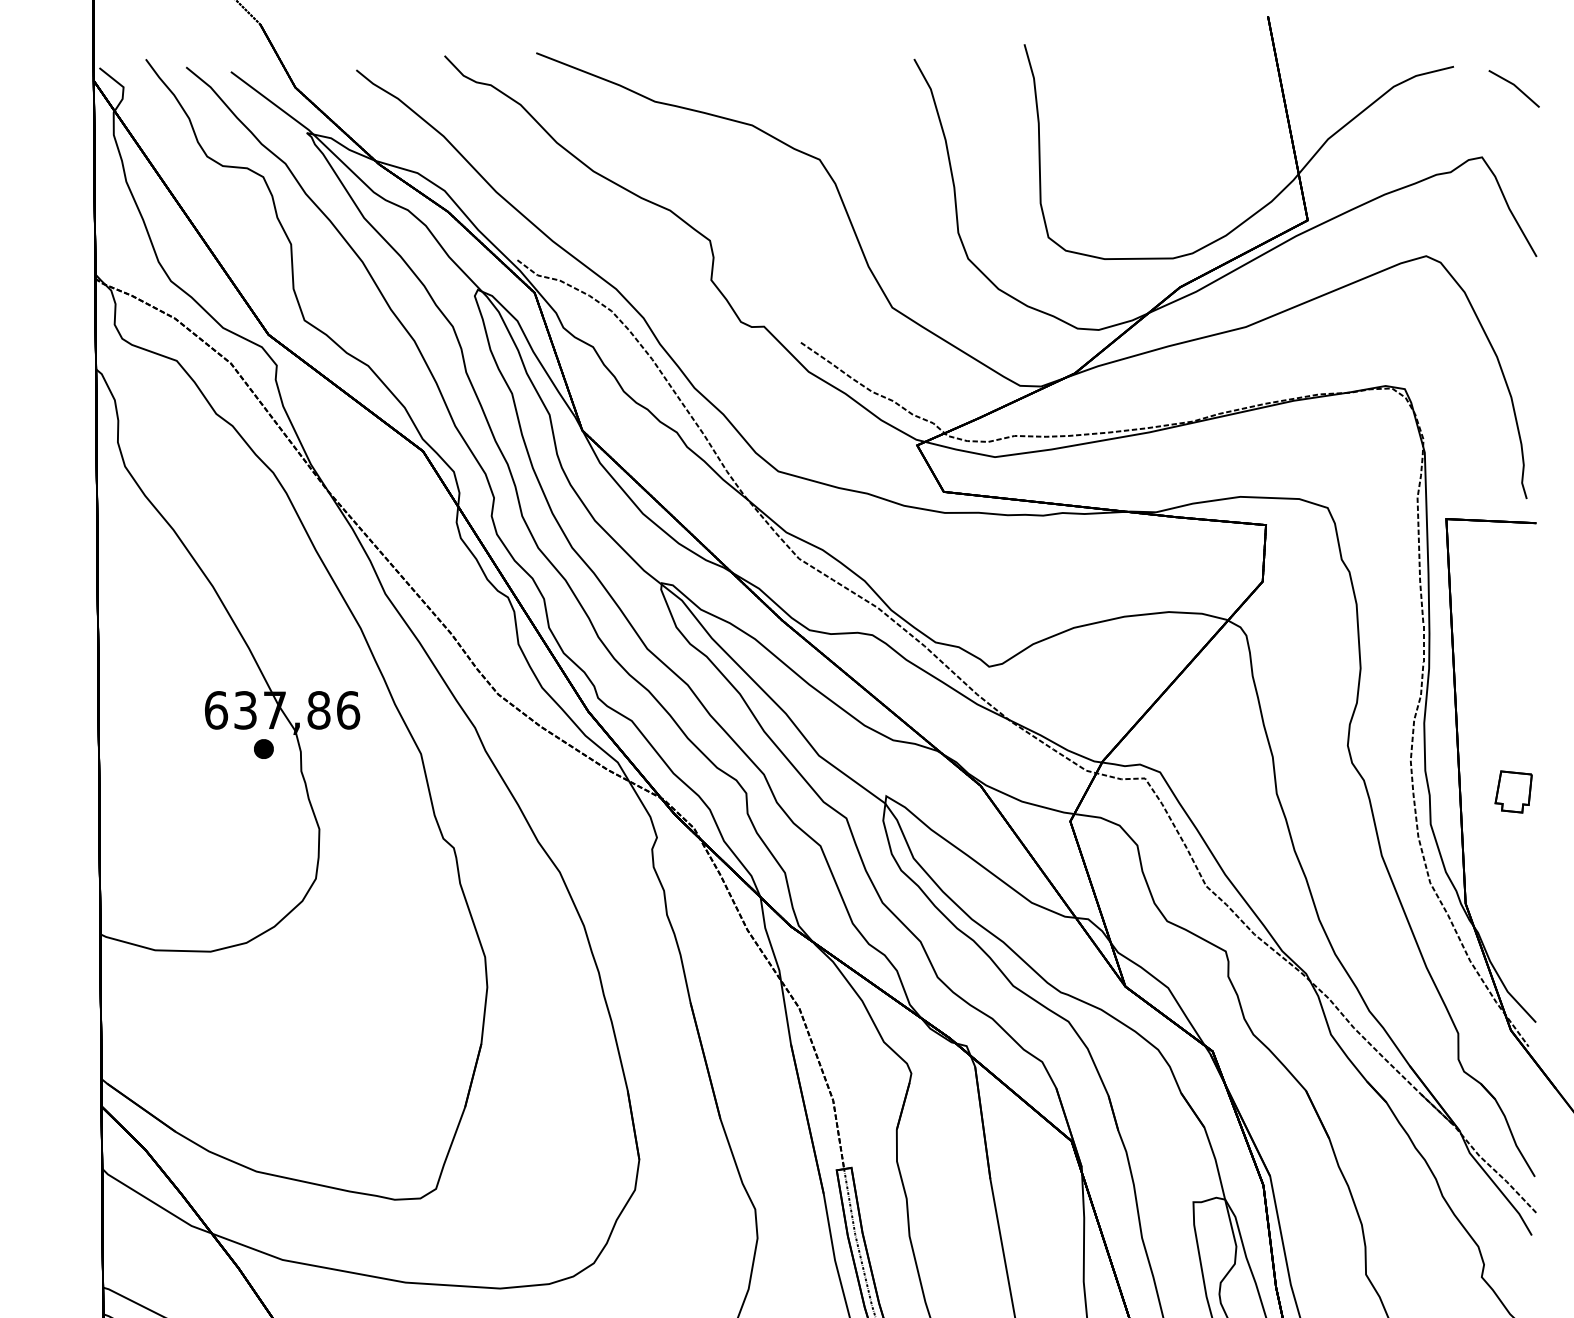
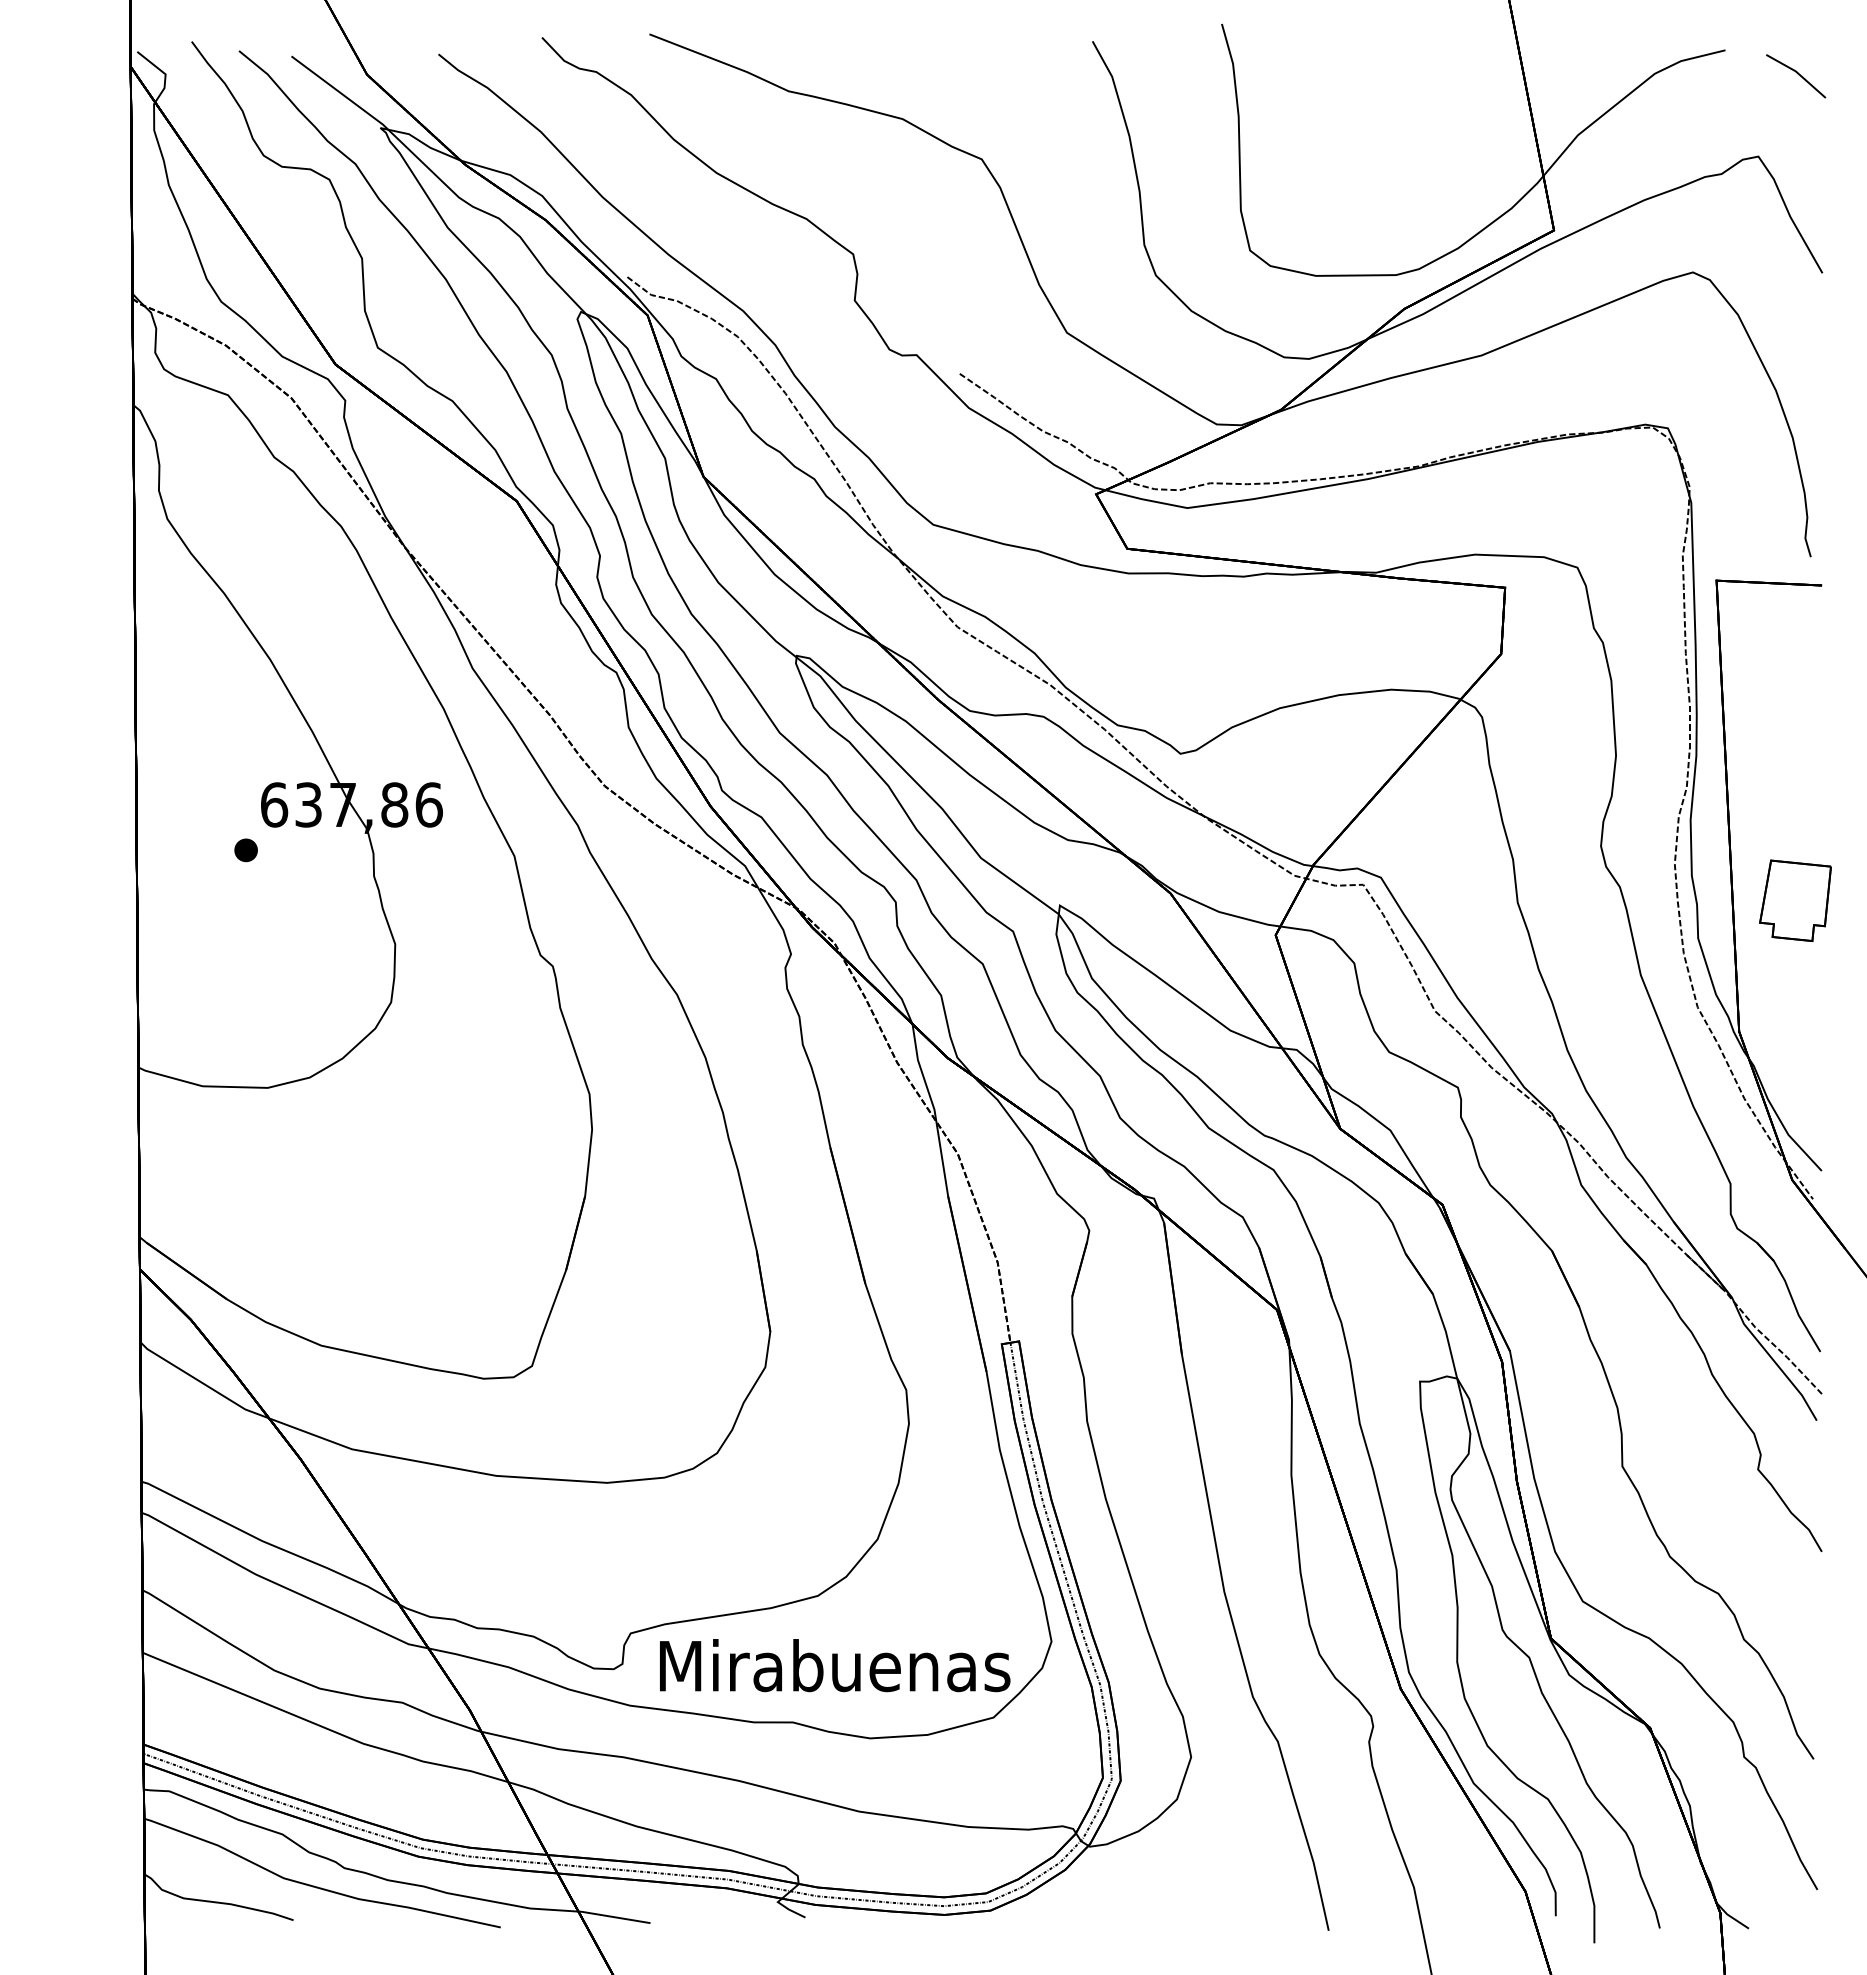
part: (263, 749) -> (245, 850), moved
part: (1513, 791) -> (1795, 900), size x1.67

